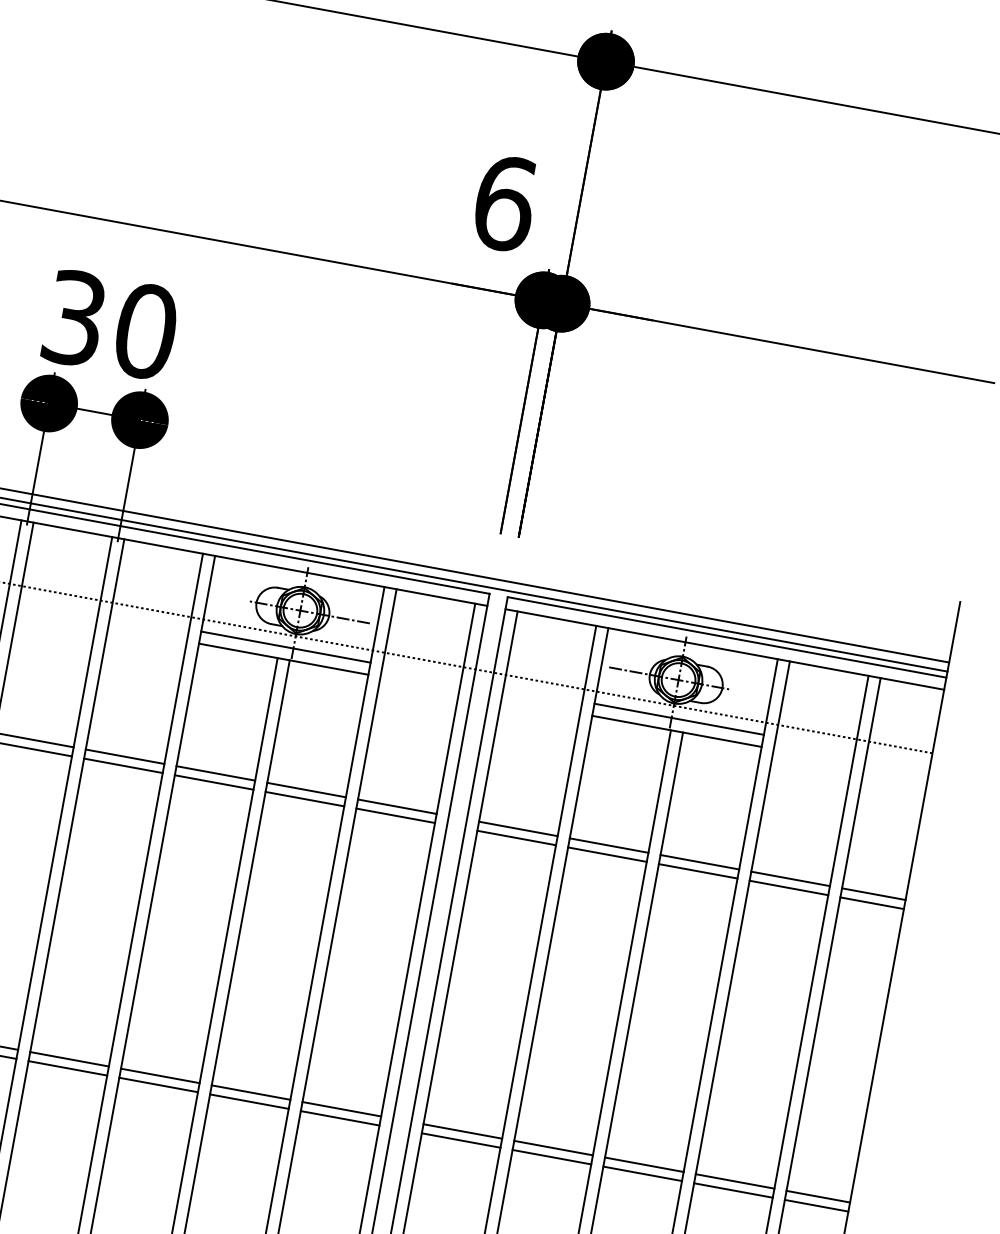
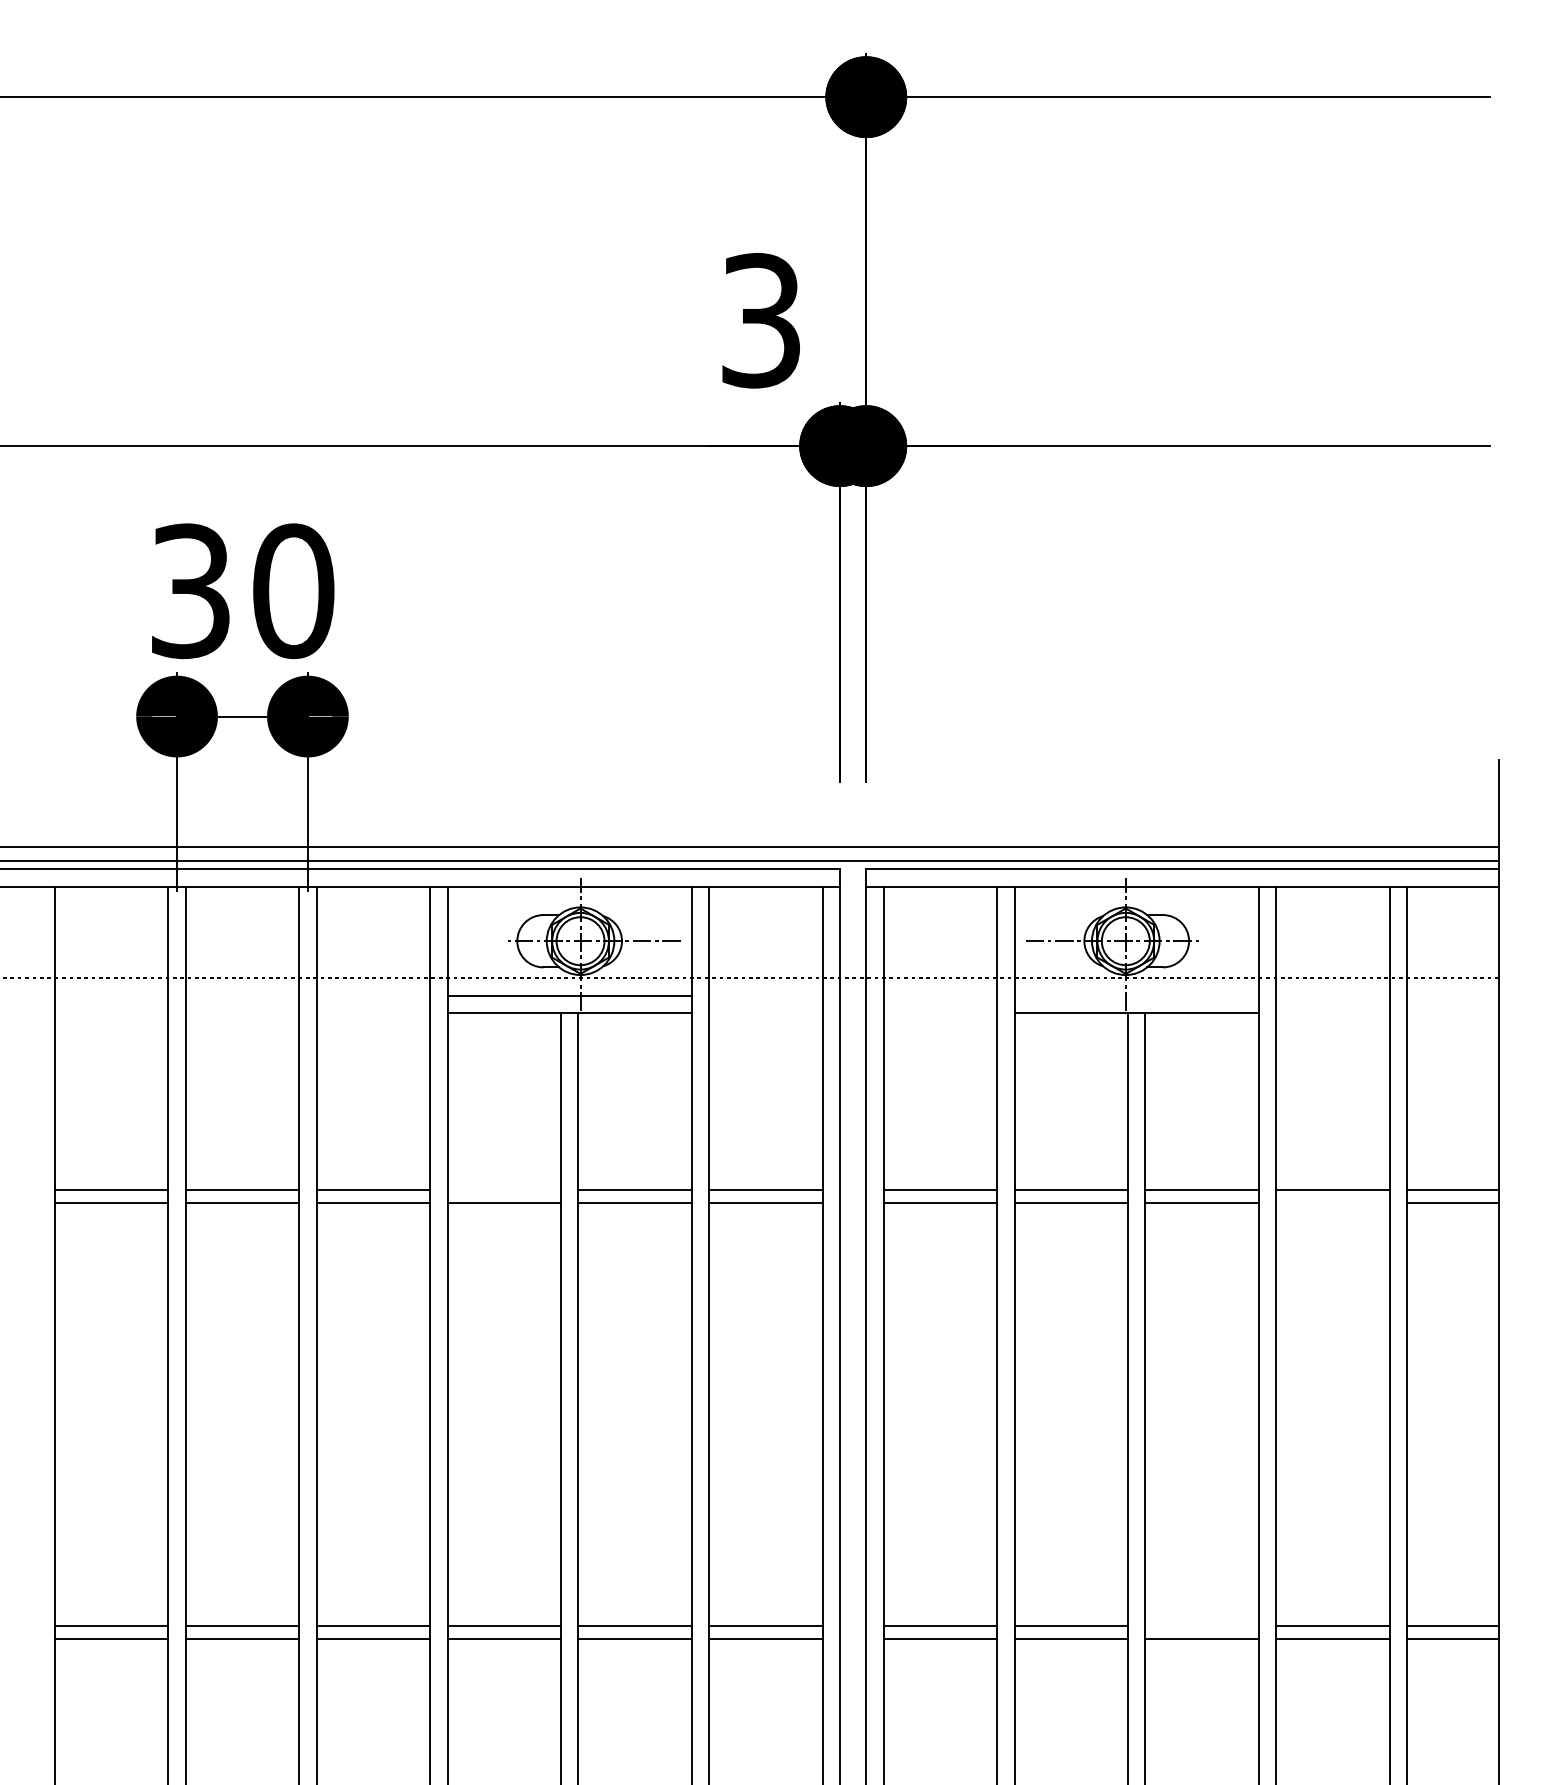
text: (504, 203) -> (761, 320), 6 -> 3
line: (679, 719) -> (1136, 995), removed
line: (215, 773) -> (503, 1189), removed
line: (788, 887) -> (1332, 1202), removed
line: (643, 1164) -> (1201, 1626), removed

